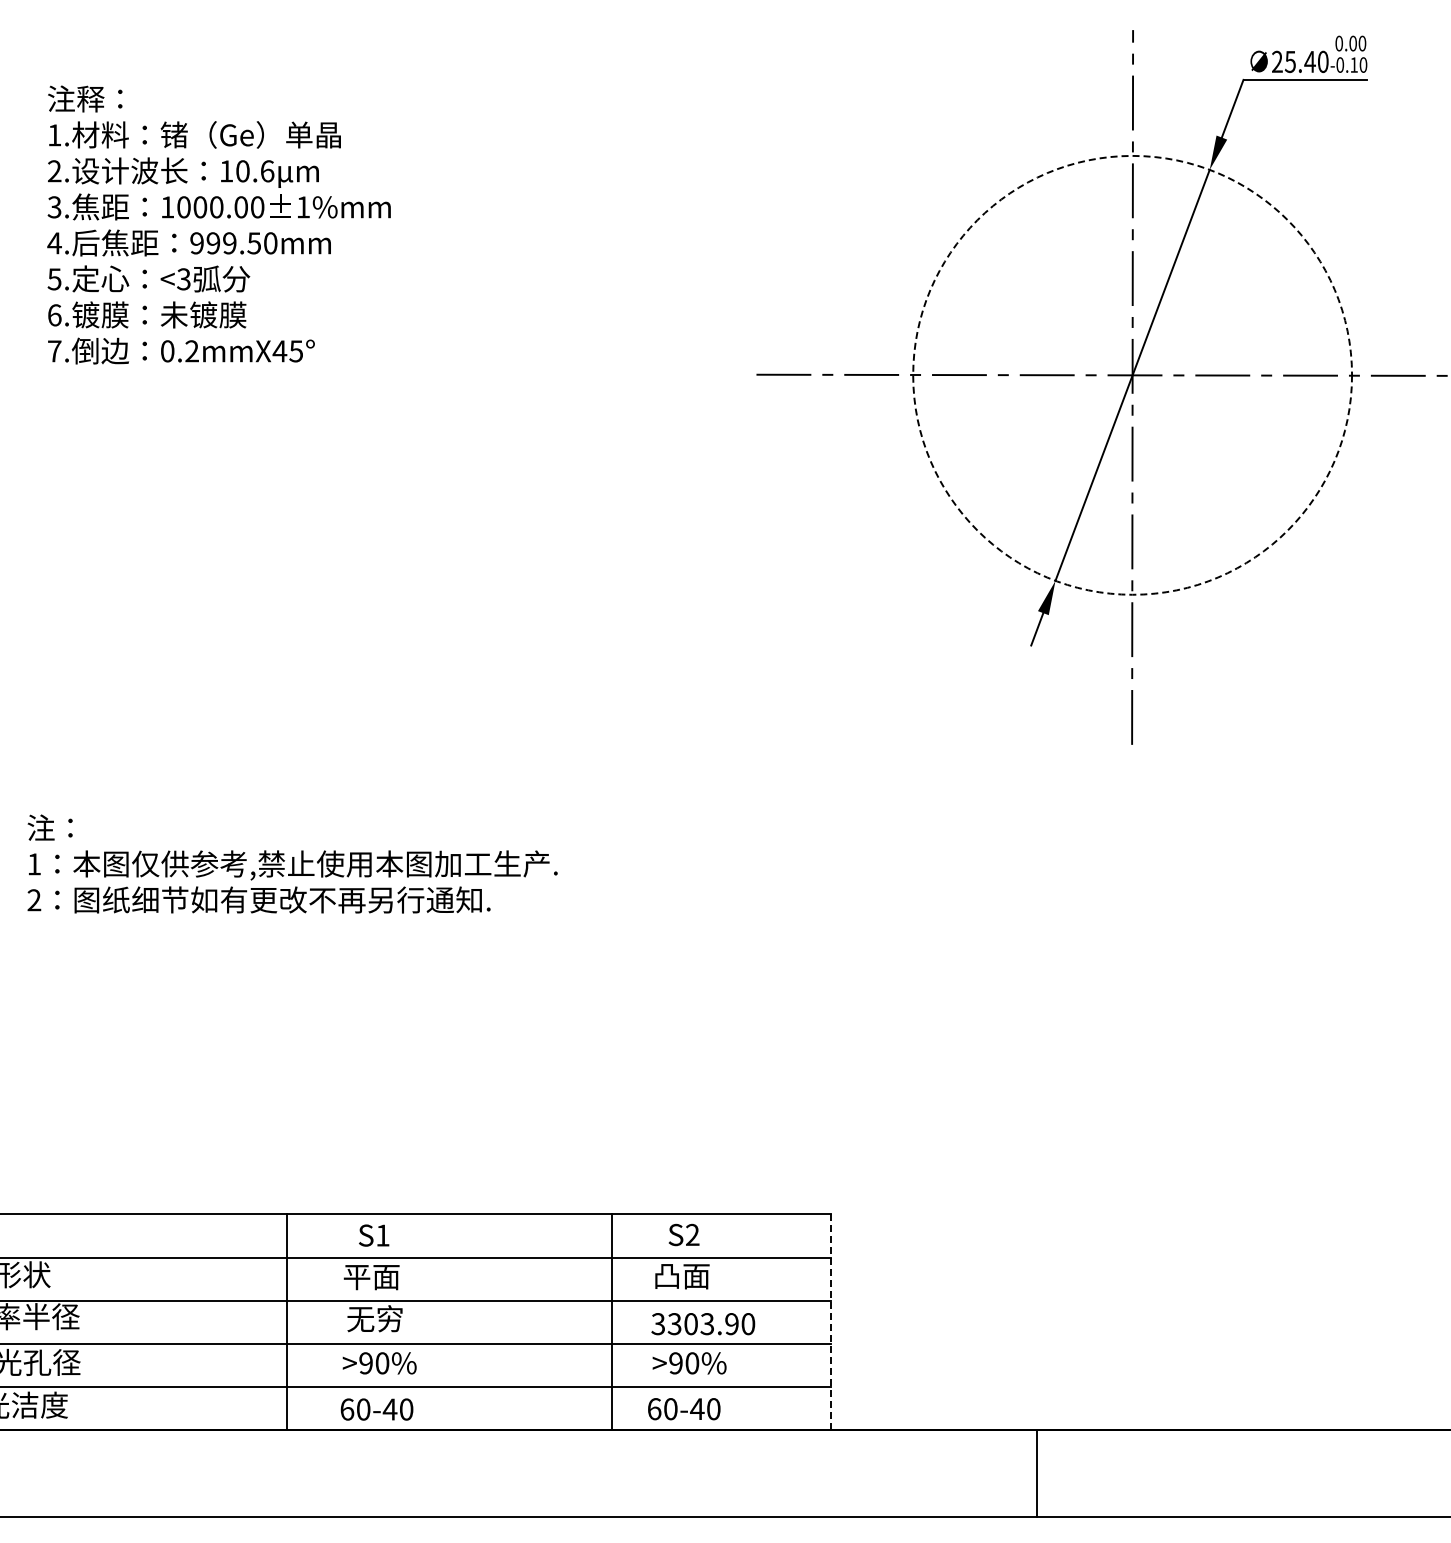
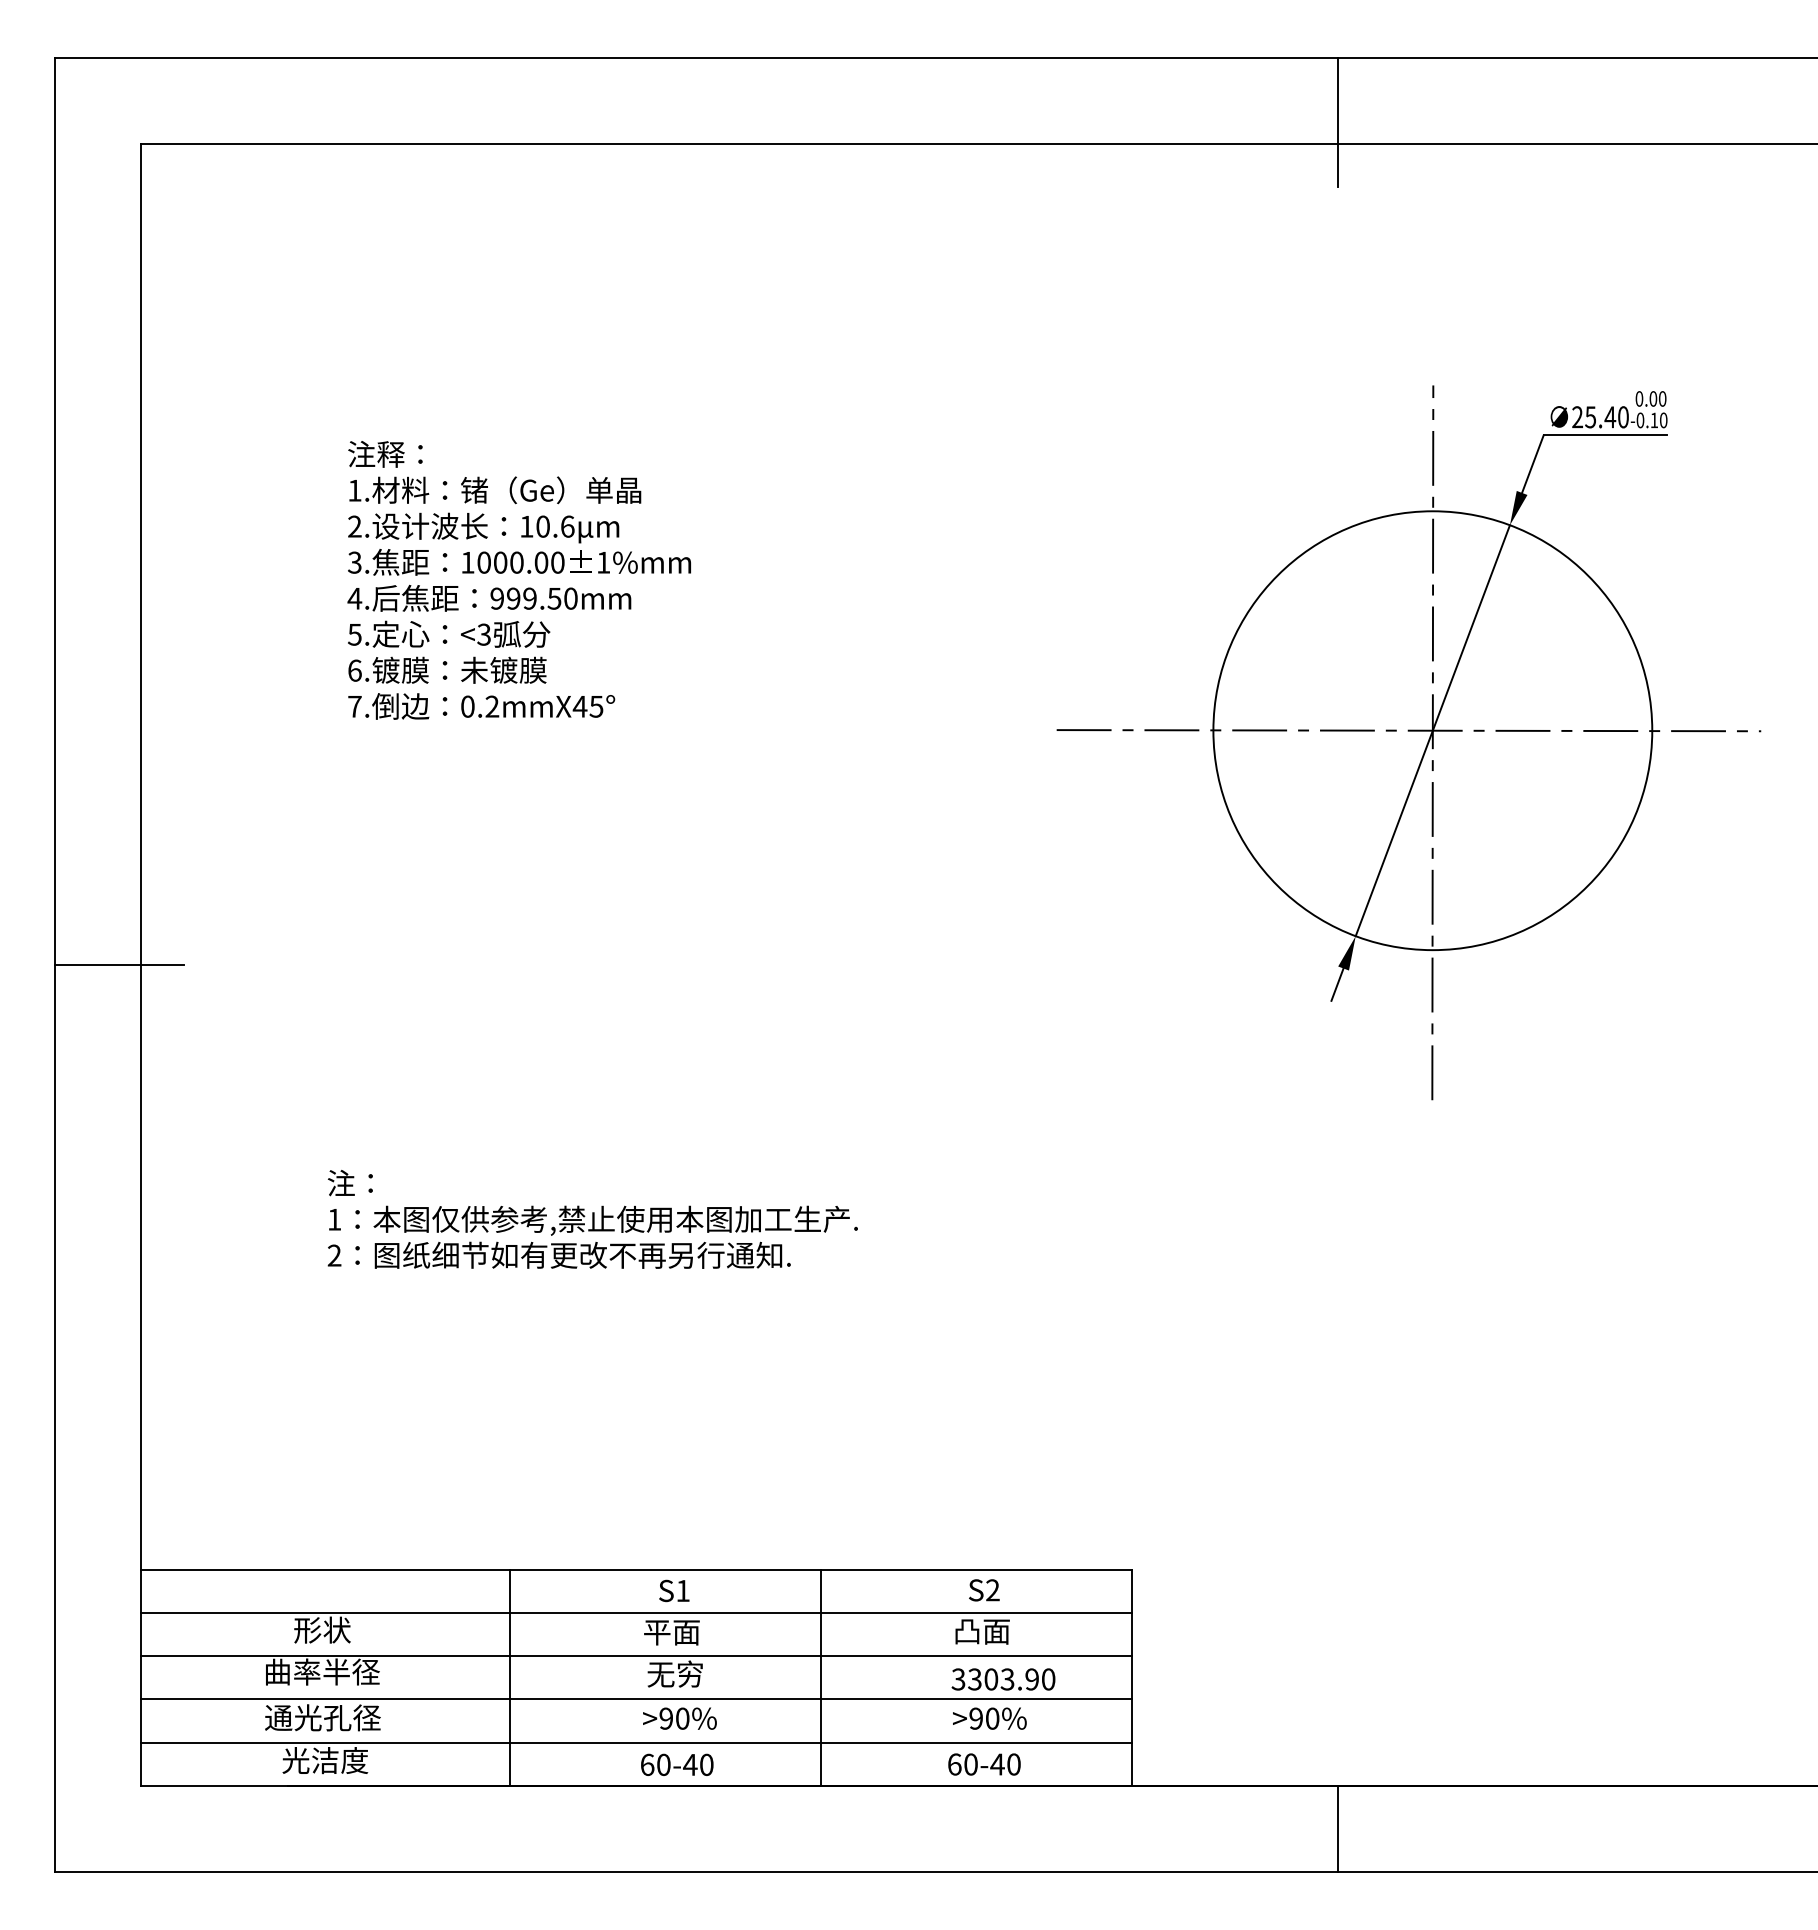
circle: (1132, 375) -> (1432, 730), dashed -> solid
line: (287, 1322) -> (509, 1677), moved
line: (612, 1322) -> (820, 1677), moved
line: (831, 1322) -> (1131, 1677), dashed -> solid

